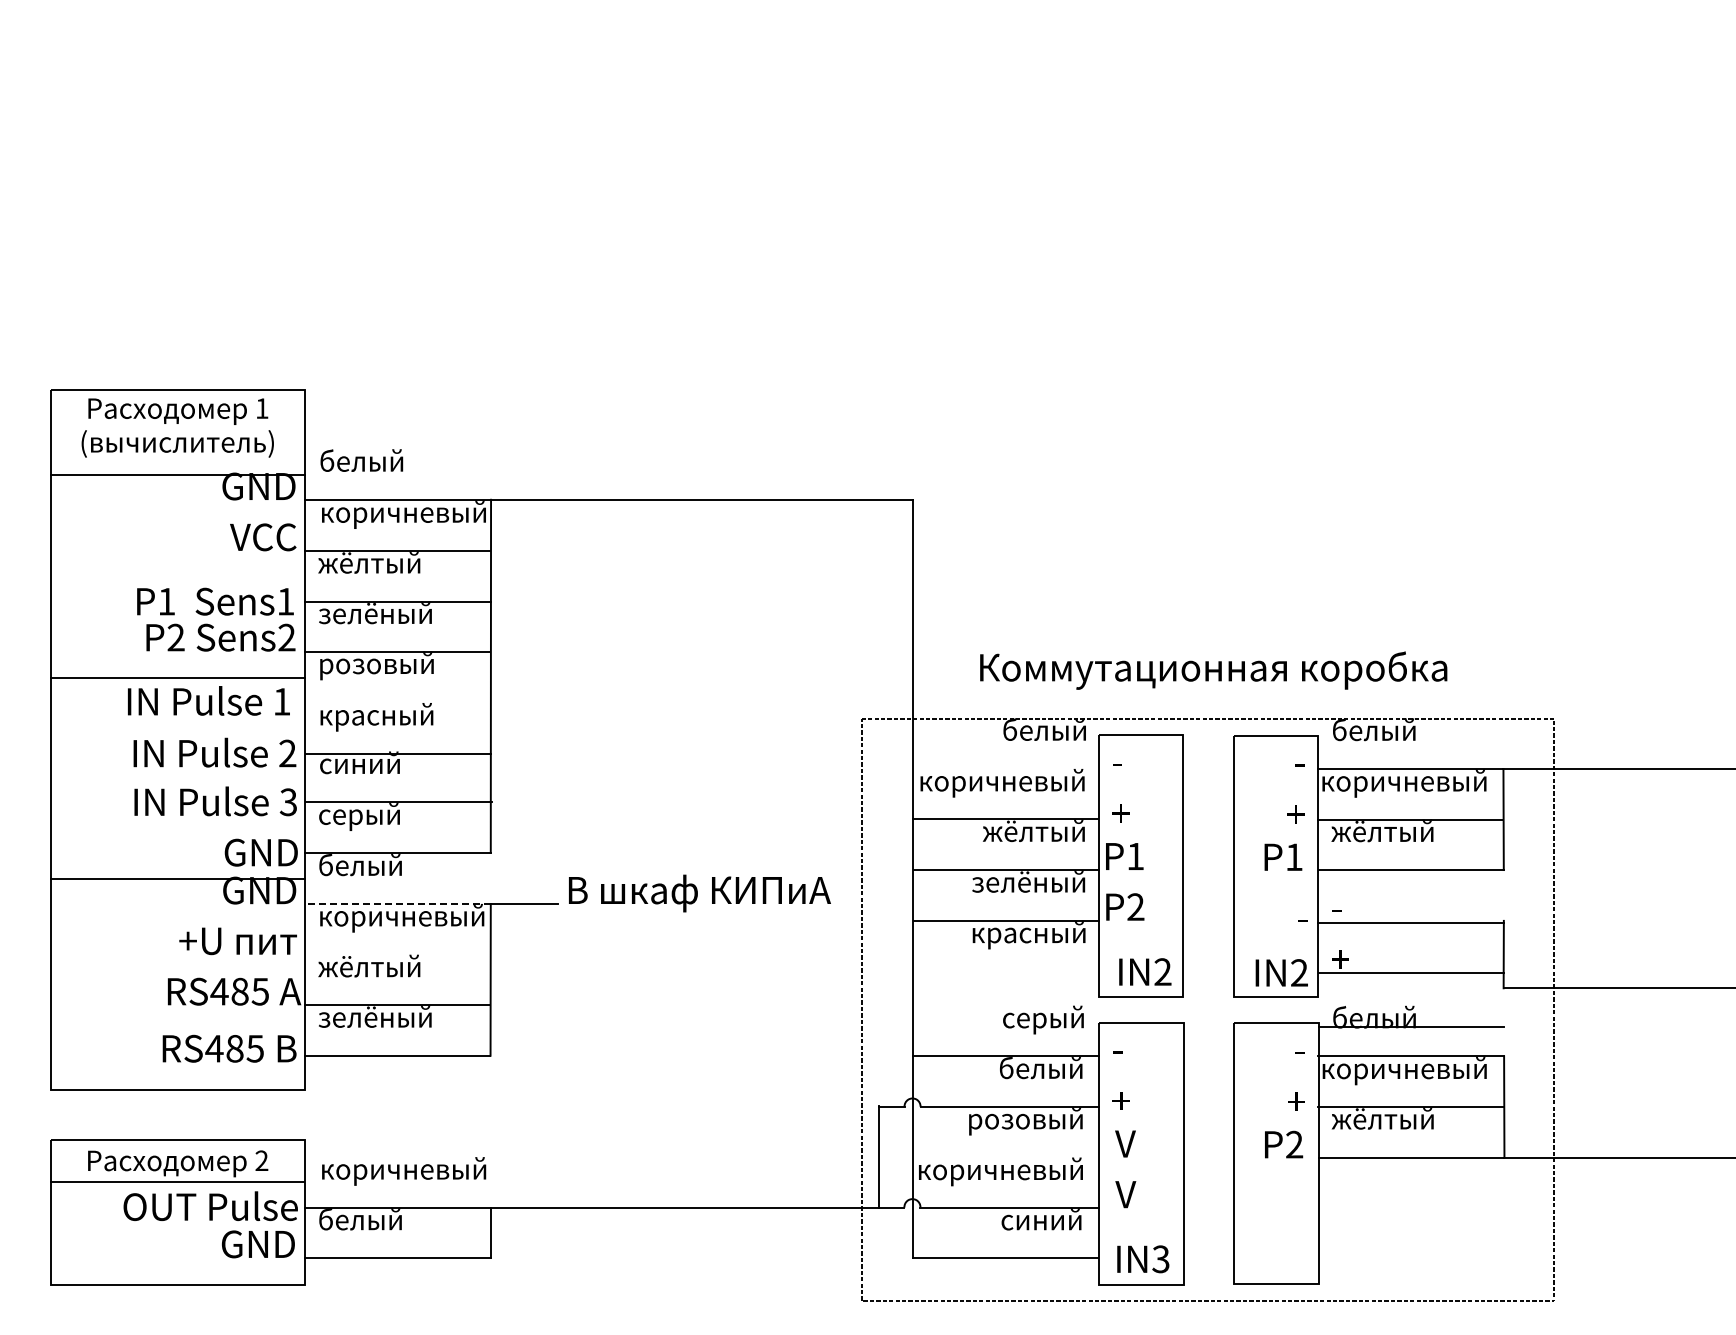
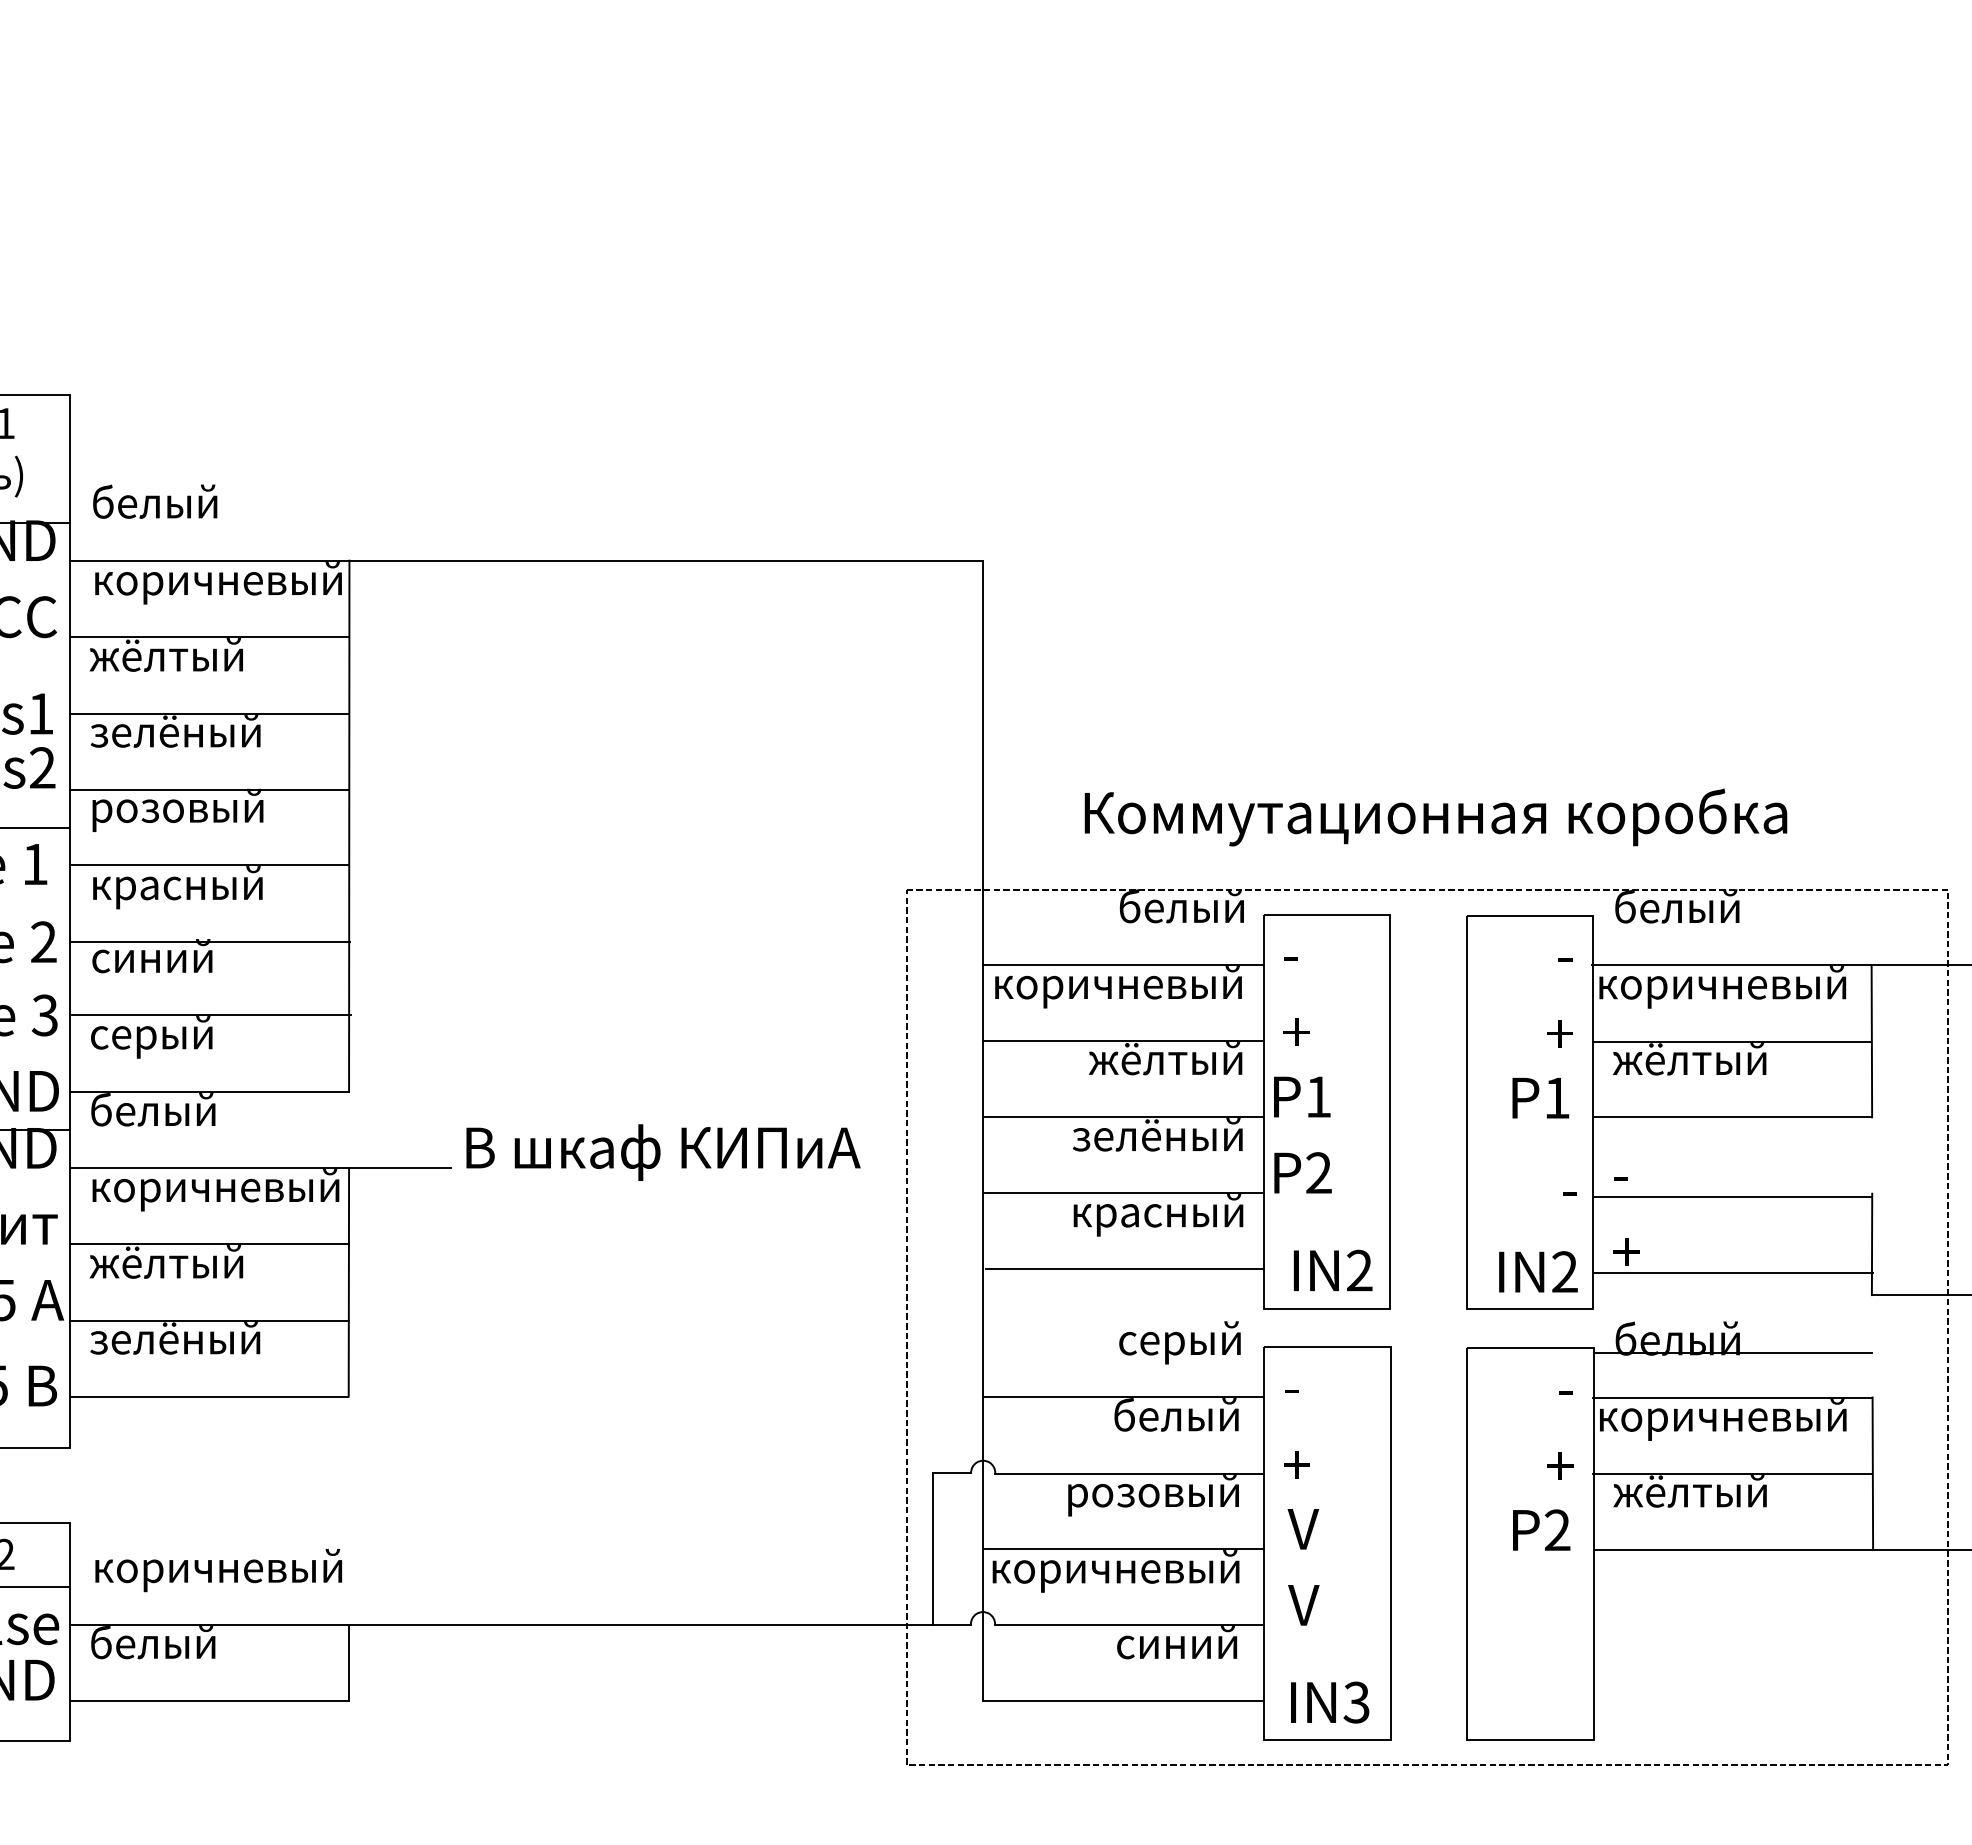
line: (397, 702) -> (208, 865), added
line: (1005, 768) -> (1122, 964), added
line: (398, 903) -> (210, 1167), dashed -> solid
line: (397, 954) -> (208, 1244), added
line: (1006, 971) -> (1124, 1269), added
line: (1006, 1157) -> (1124, 1549), added

